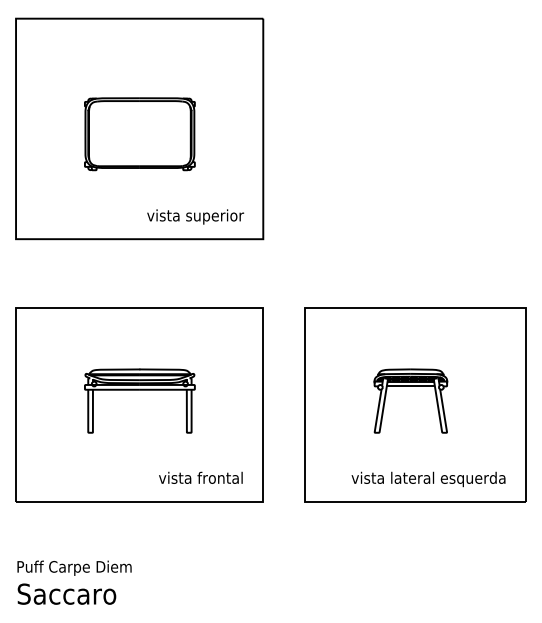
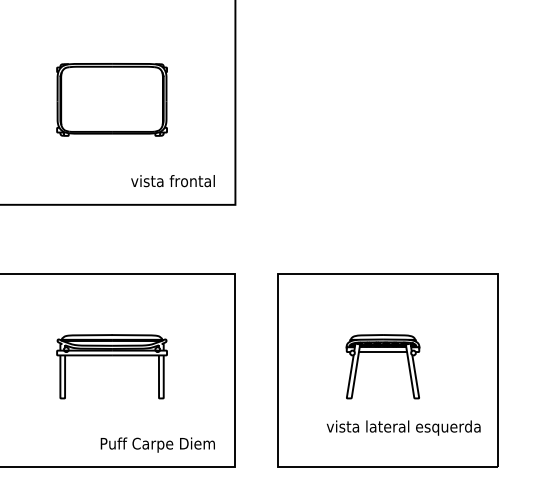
text: (195, 216) -> (167, 182), vista superior -> vista frontal
text: (185, 479) -> (157, 445), vista frontal -> Puff Carpe Diem
text: (428, 479) -> (403, 428), moved

